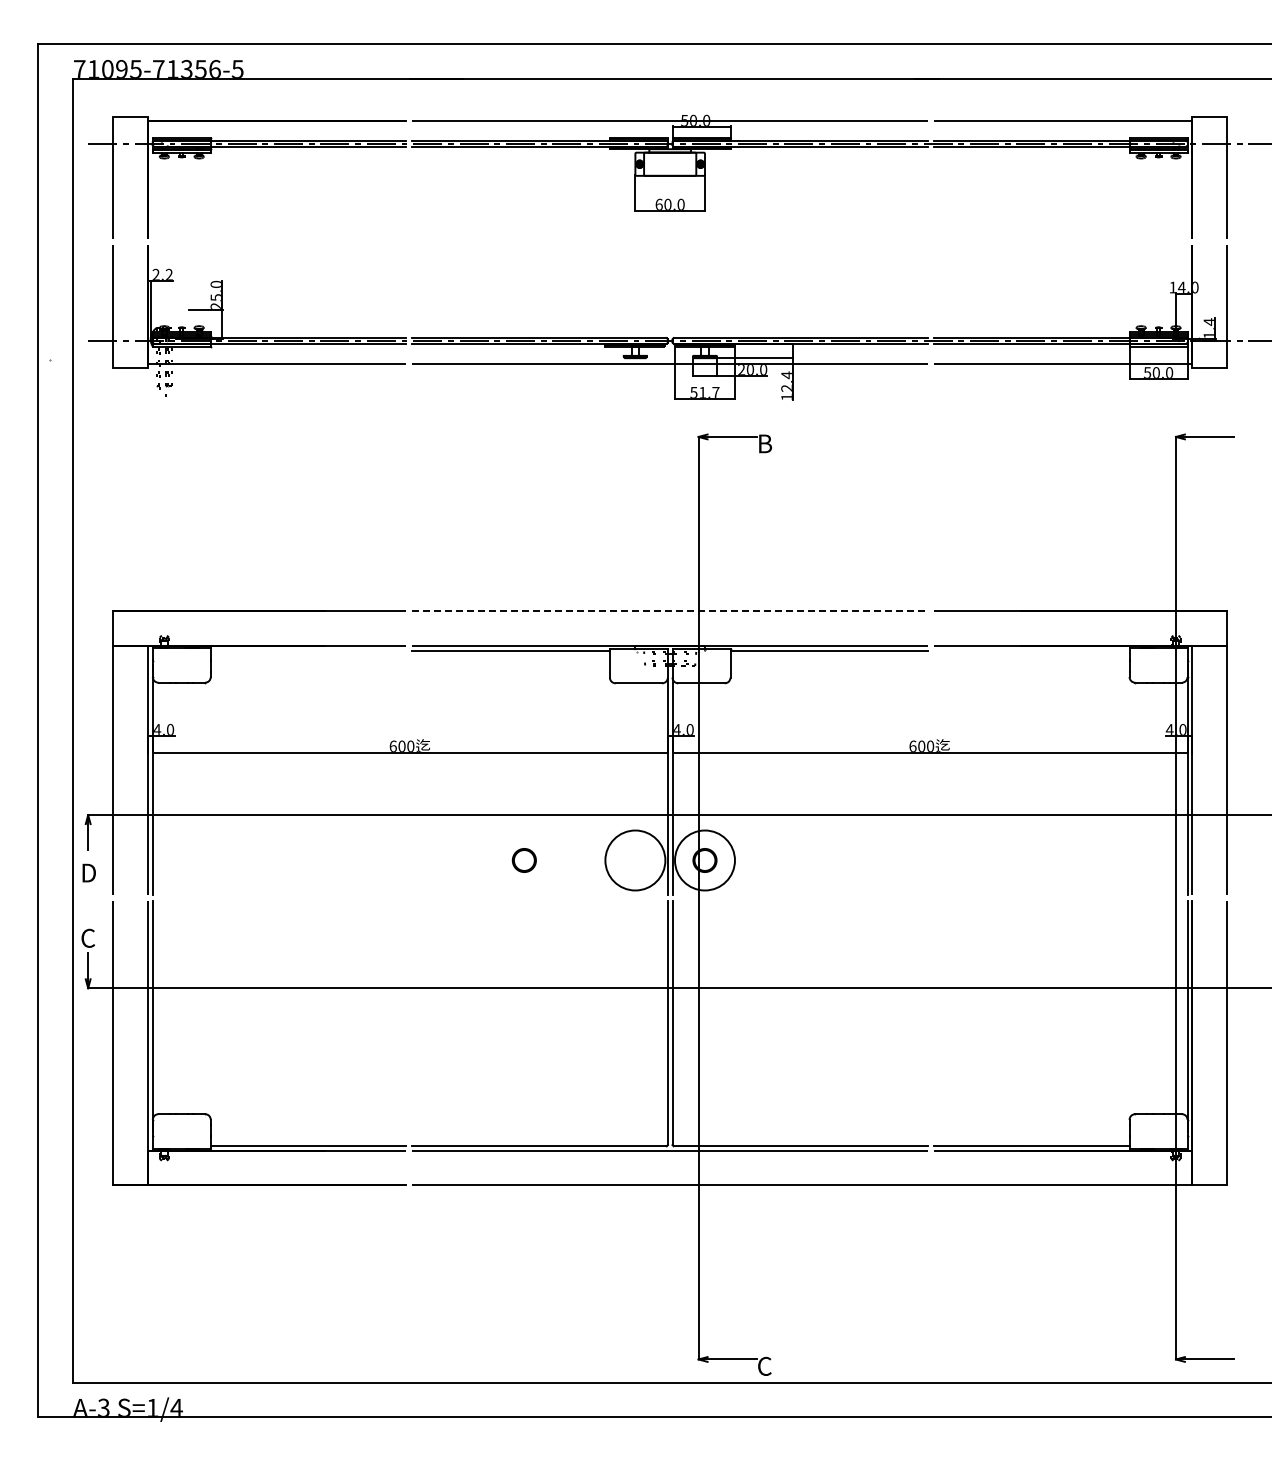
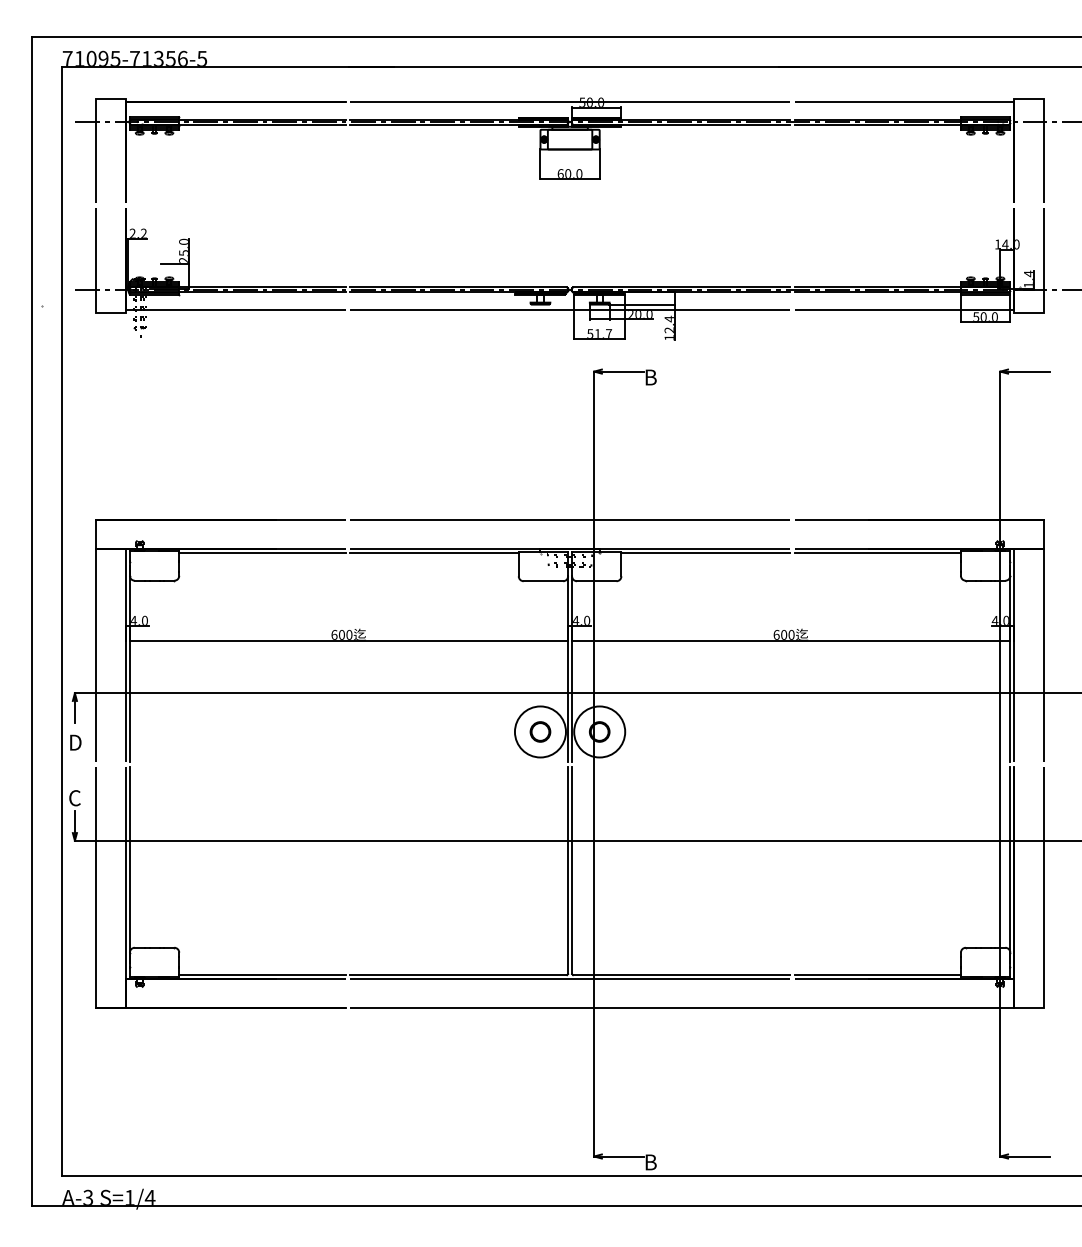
line: (670, 610) -> (570, 519), dashed -> solid
line: (308, 650) -> (262, 553), added
line: (1031, 650) -> (877, 553), added
circle: (523, 860) -> (539, 731), moved
text: (765, 1365) -> (651, 1161), C -> B

